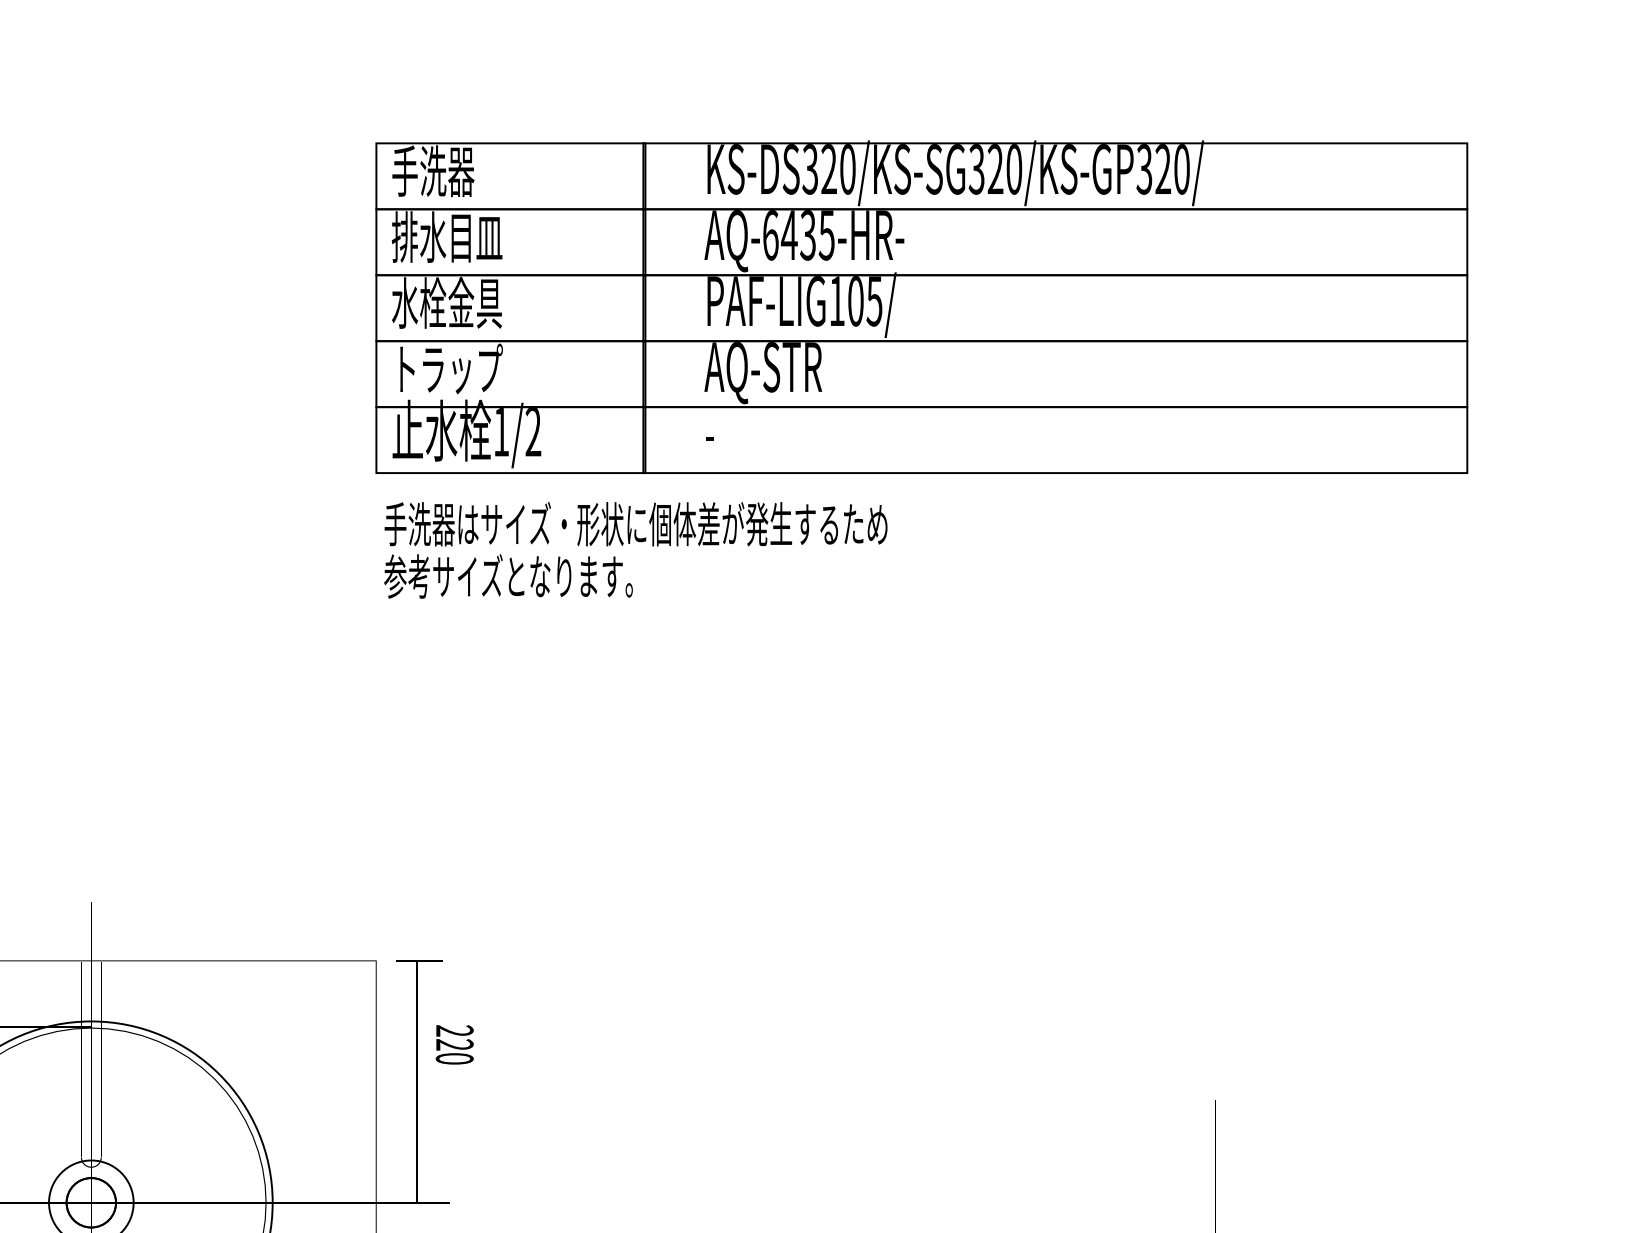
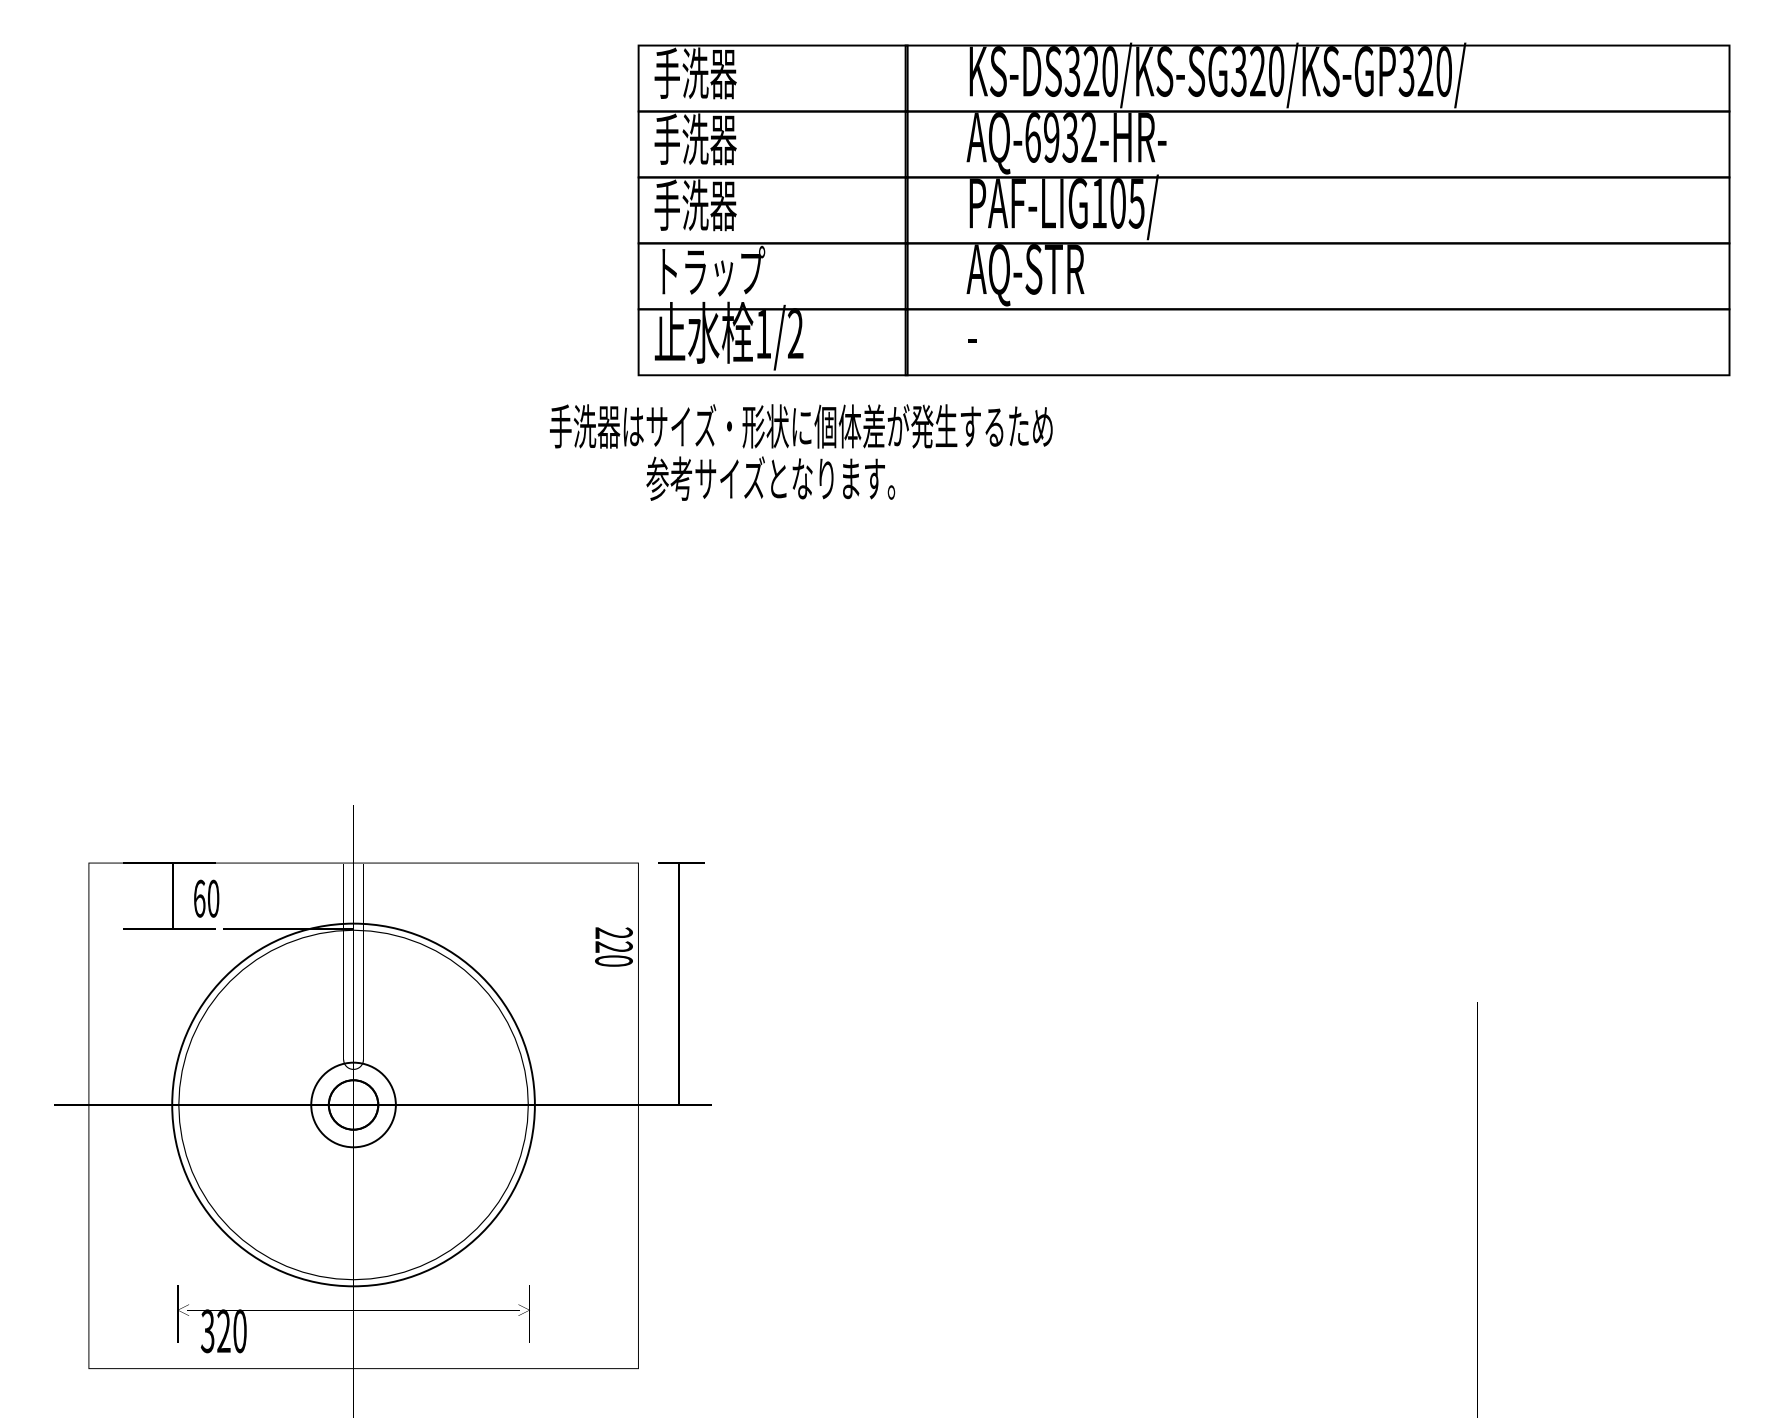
text: (807, 235) -> (1069, 137), AQ-6435-HR- -> AQ-6932-HR-
text: (447, 237) -> (709, 139), 排水目皿 -> 手洗器
text: (447, 303) -> (709, 205), 水栓金具 -> 手洗器
text: (636, 524) -> (801, 426), moved
text: (454, 1044) -> (613, 946), moved

